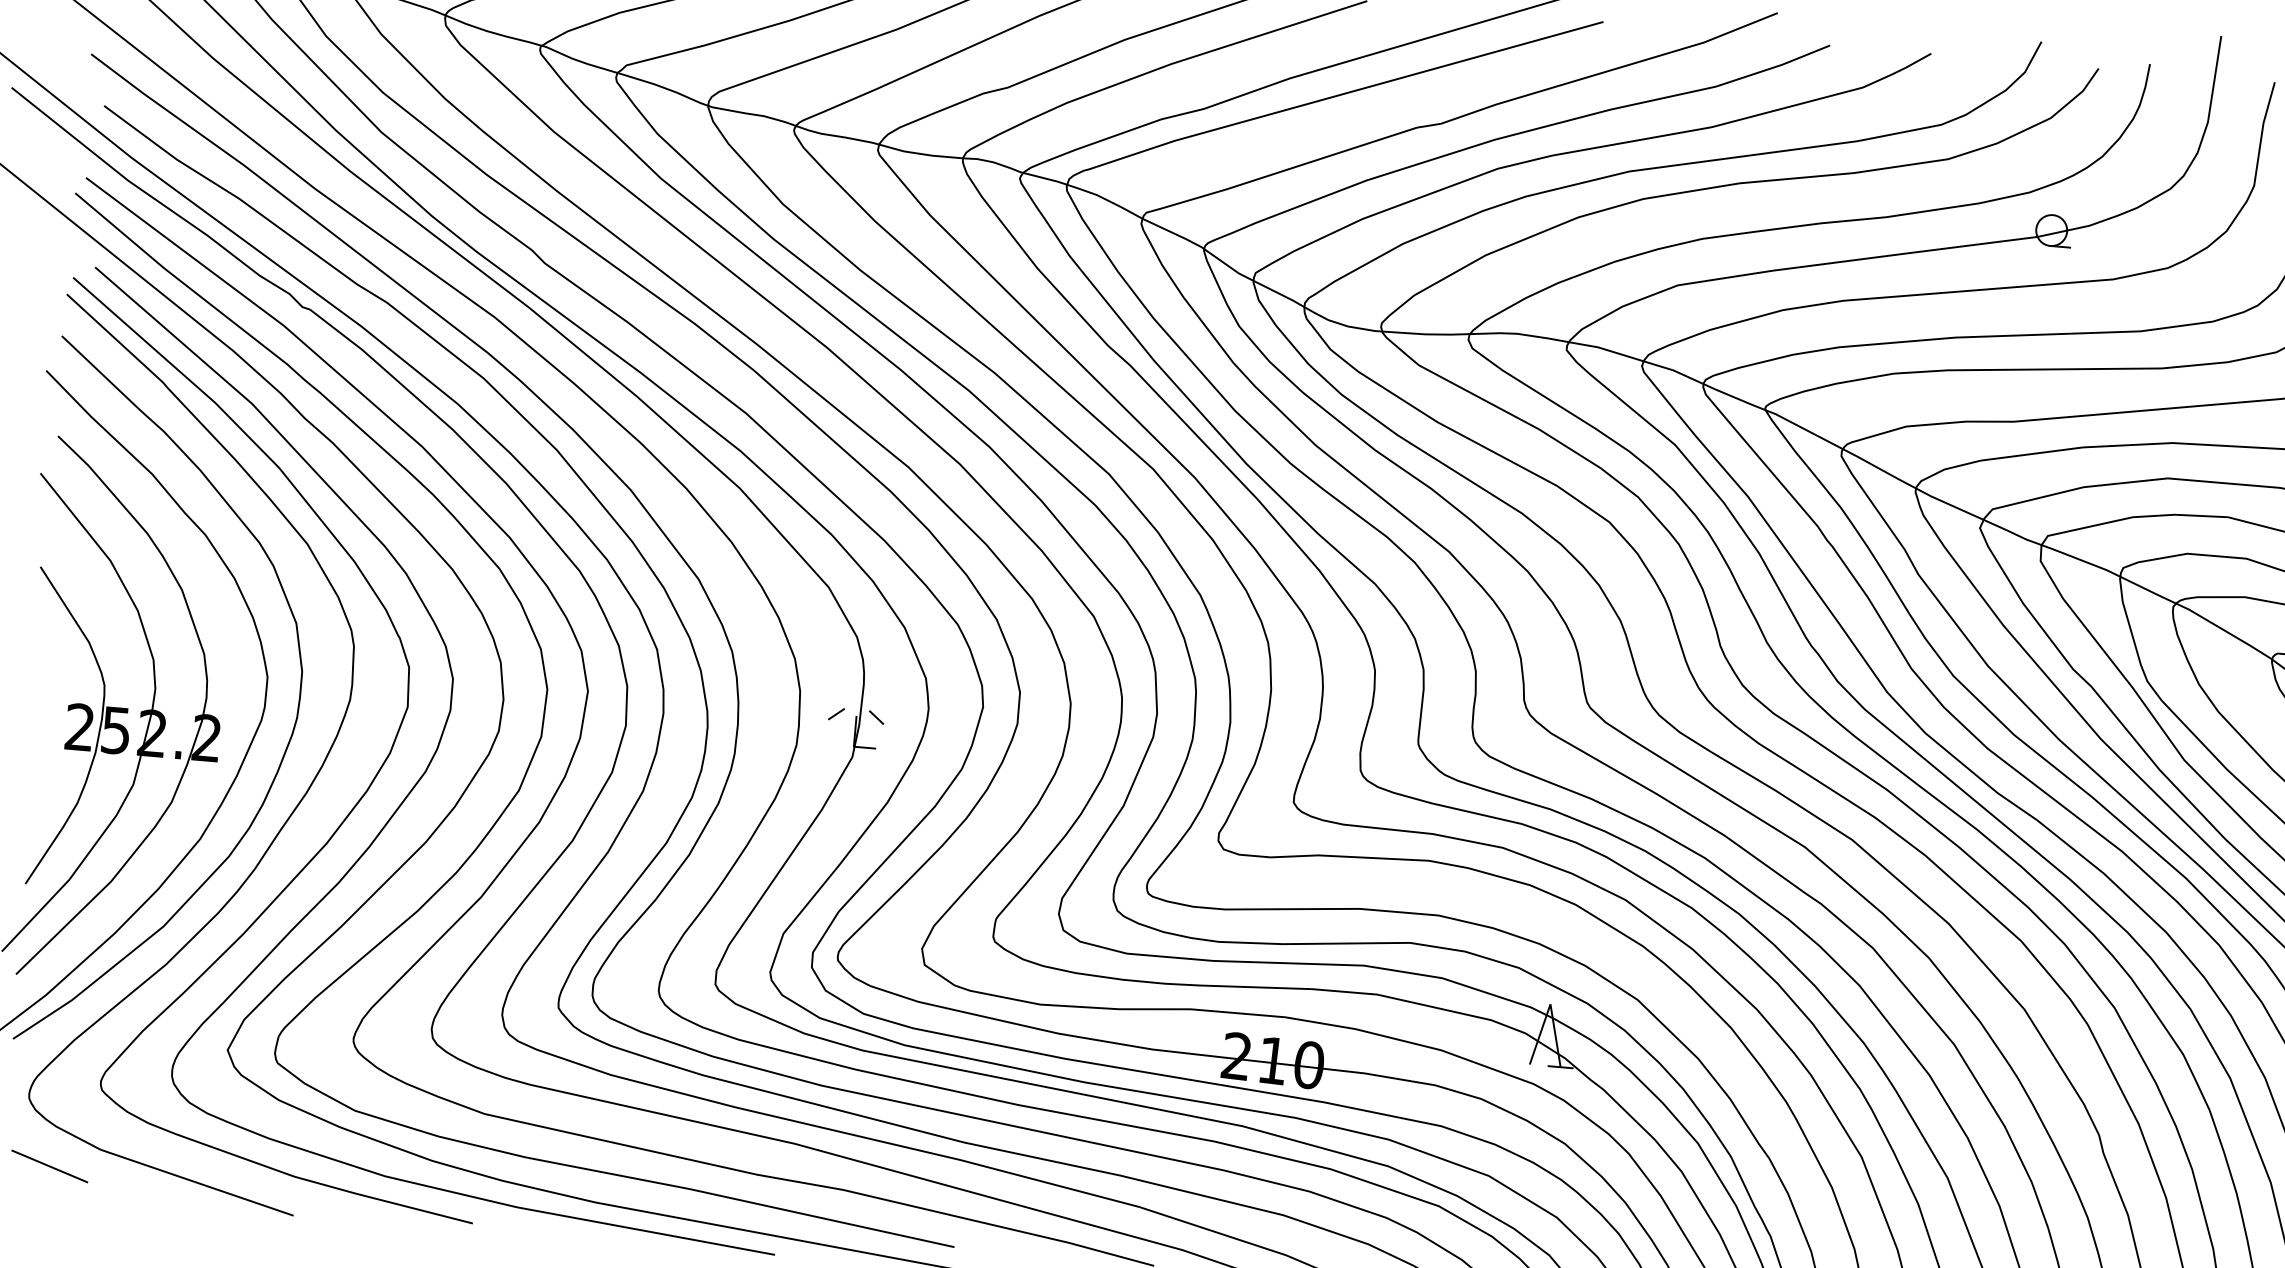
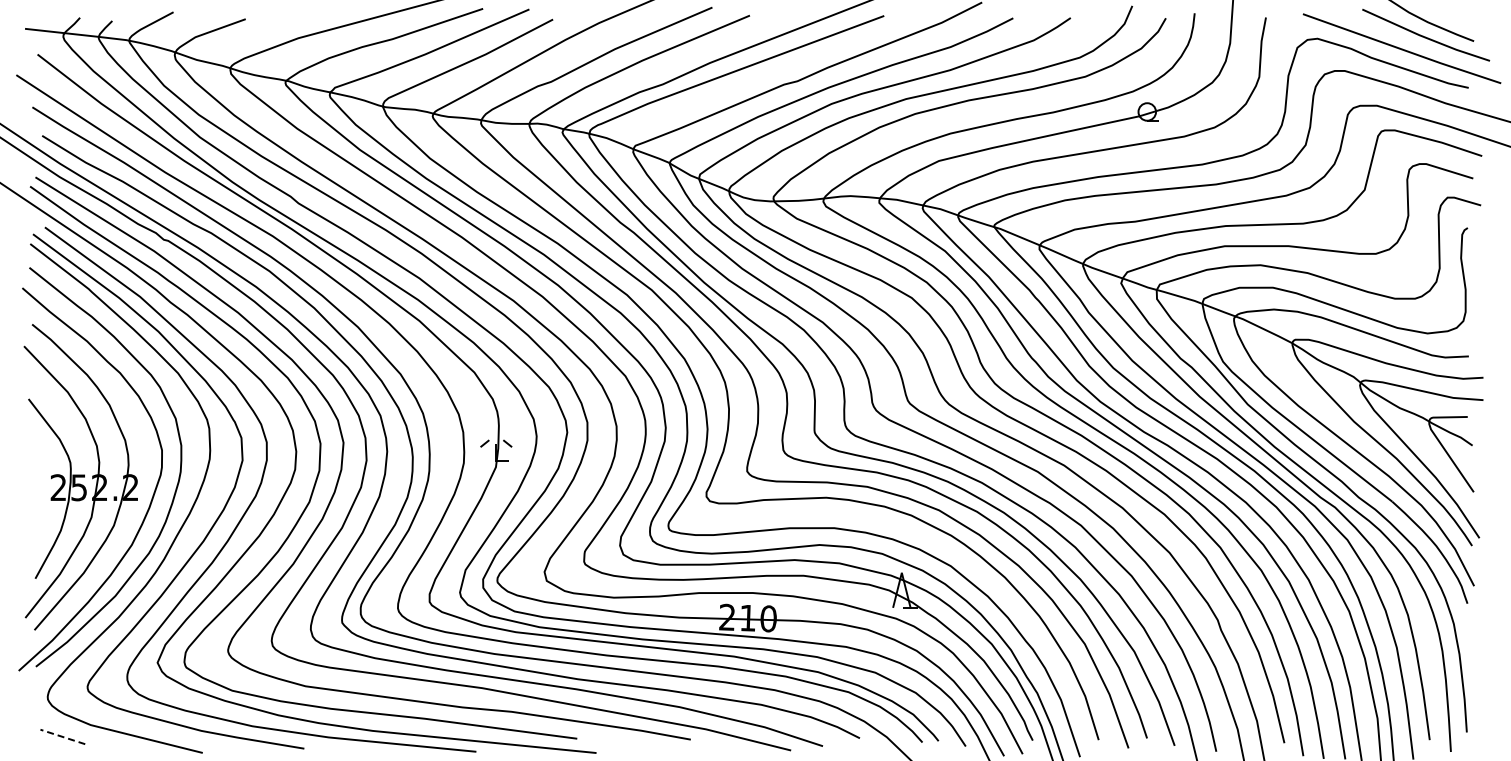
line: (49, 1165) -> (62, 736), solid -> dashed

